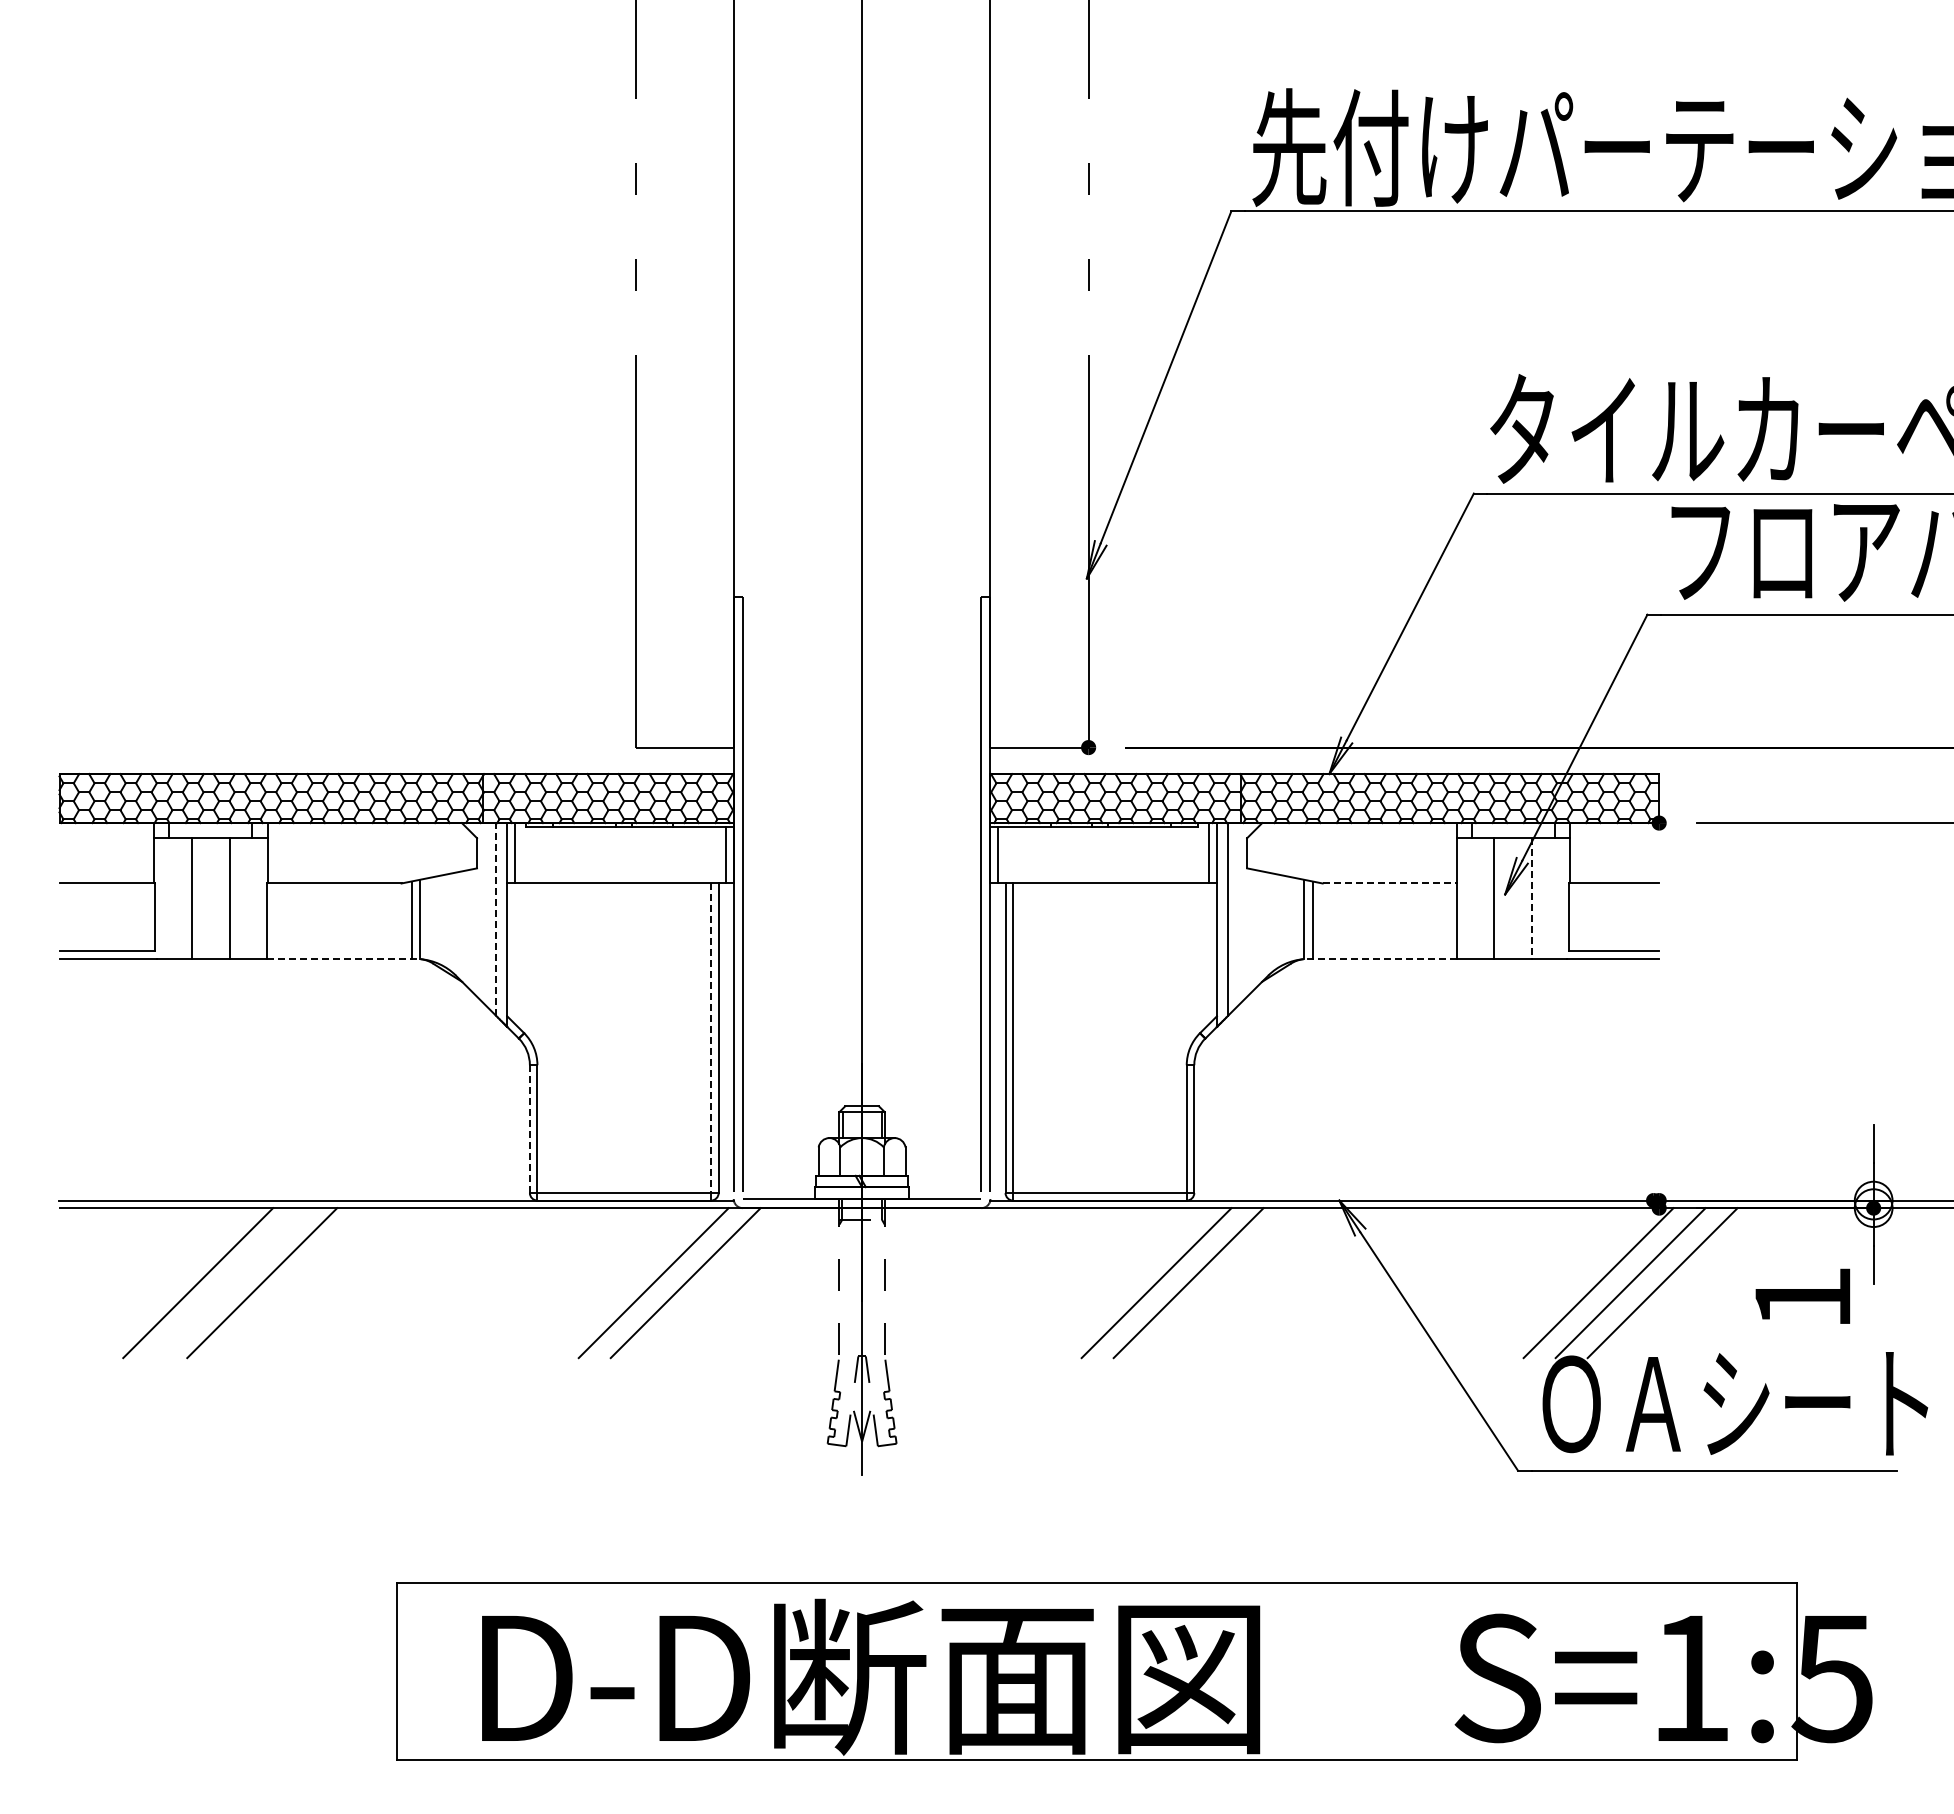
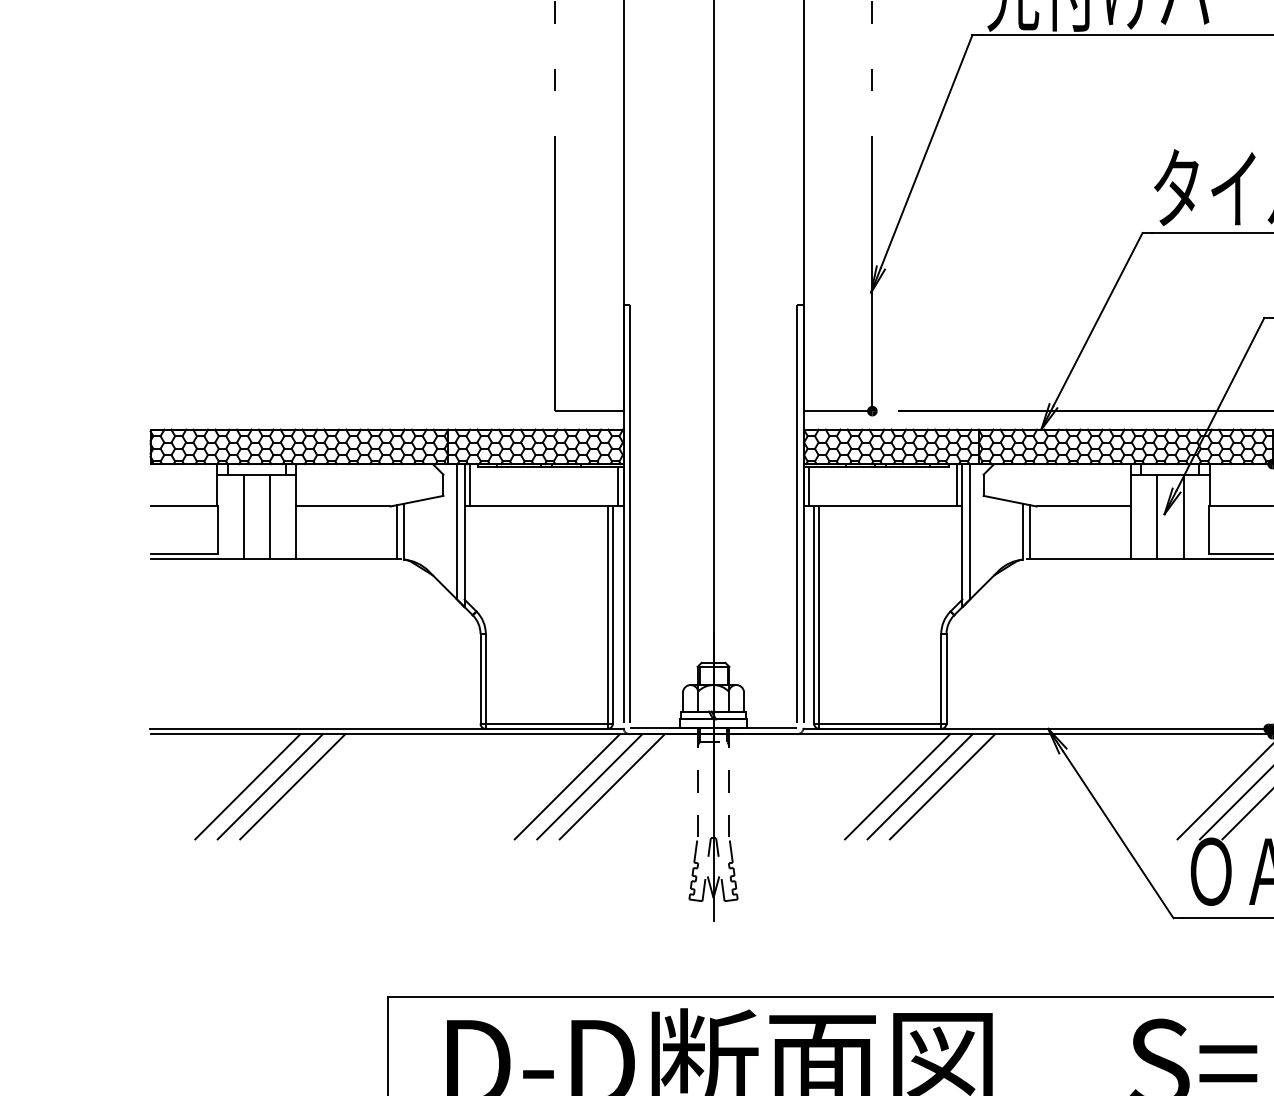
line: (1390, 883) -> (1084, 506), dashed -> solid
line: (1532, 899) -> (1183, 517), dashed -> solid
line: (495, 918) -> (456, 531), dashed -> solid
line: (339, 958) -> (346, 559), dashed -> solid
line: (1384, 958) -> (1079, 559), dashed -> solid
line: (711, 1038) -> (607, 615), dashed -> solid
line: (529, 1129) -> (480, 679), dashed -> solid
line: (230, 1283) -> (270, 787), added
line: (717, 1283) -> (612, 787), added
line: (1124, 1283) -> (897, 787), added

